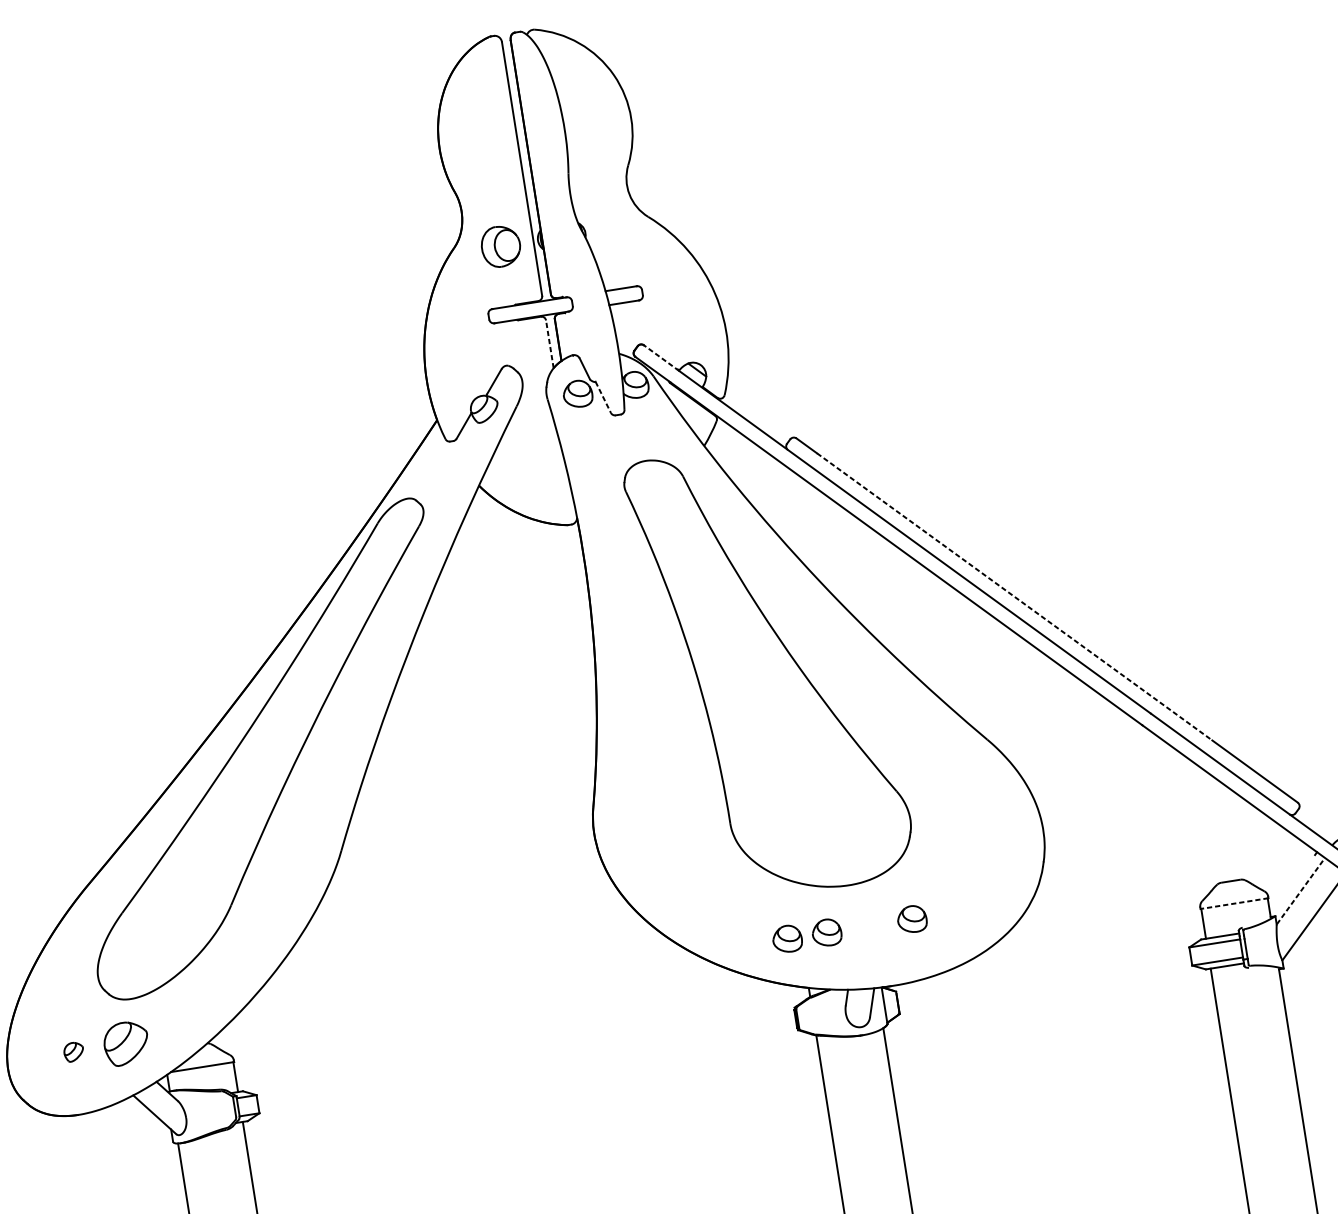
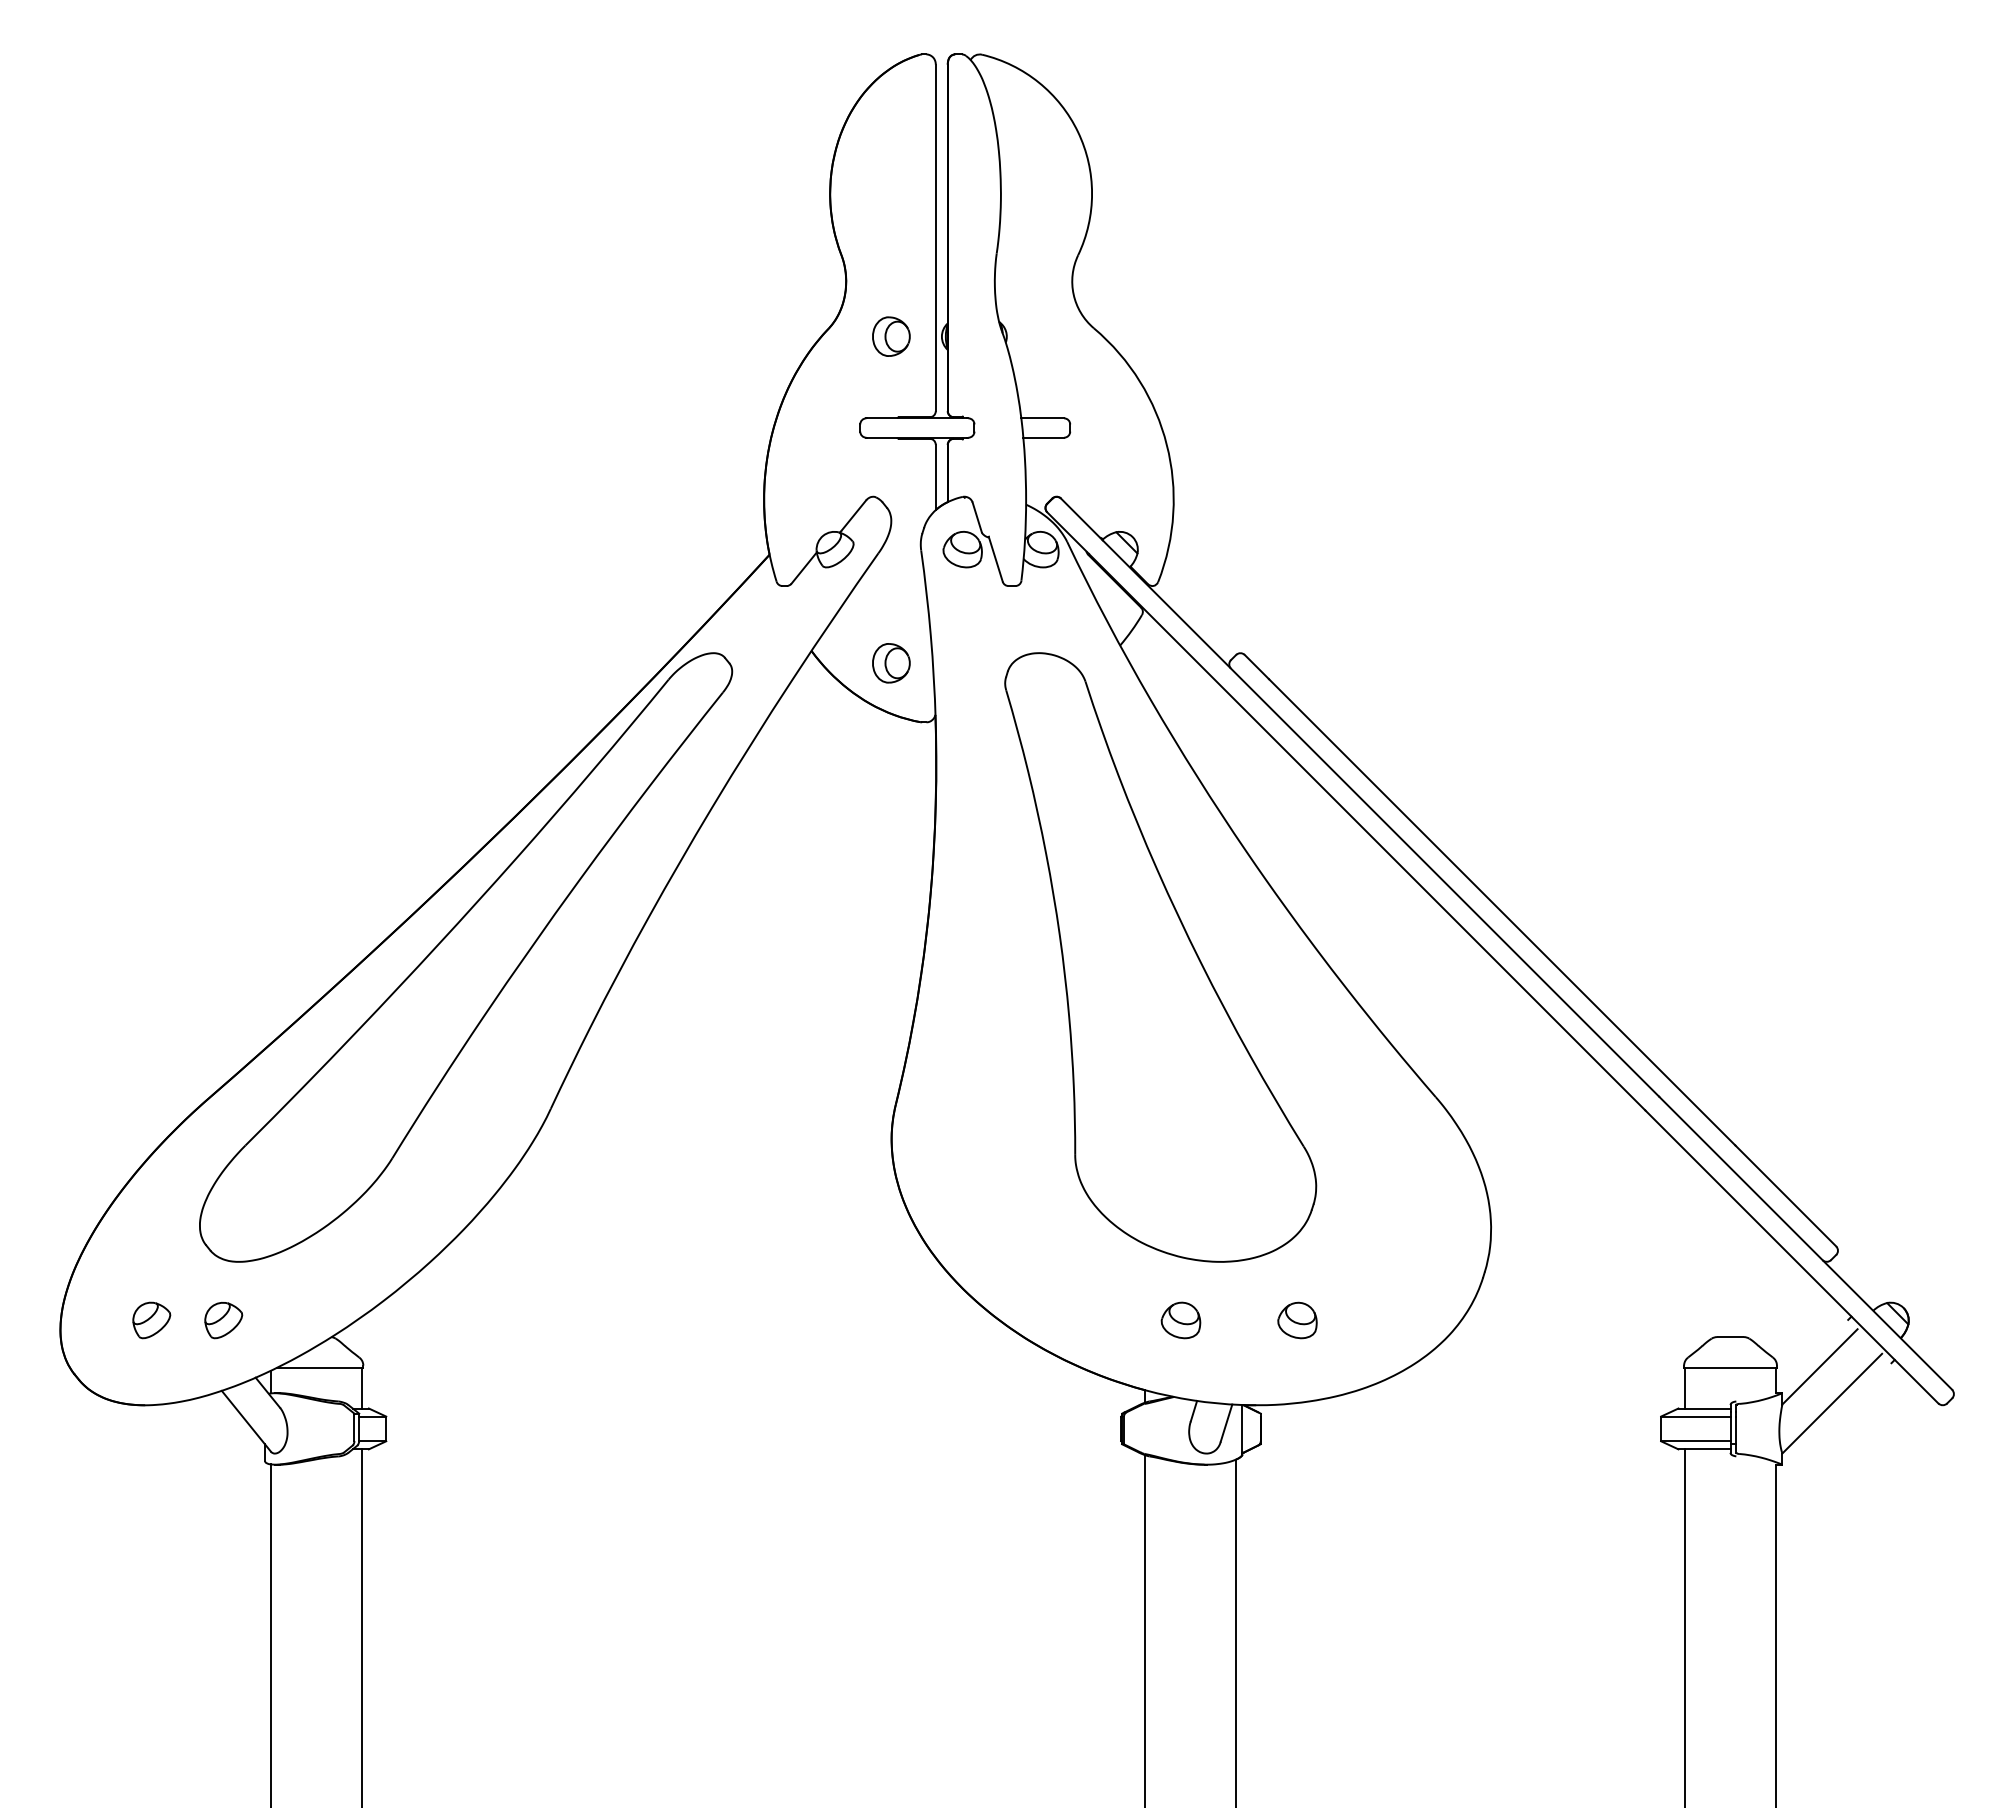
part: (501, 246) -> (891, 336), size x0.71
line: (549, 344) -> (935, 477), dashed -> solid
line: (661, 358) -> (1081, 519), dashed -> solid
line: (603, 397) -> (995, 559), dashed -> solid
part: (539, 485) -> (891, 663), added
line: (1014, 596) -> (1502, 912), dashed -> solid
line: (1299, 893) -> (1819, 1367), dashed -> solid
line: (1234, 903) -> (1730, 1367), dashed -> solid
part: (787, 939) -> (1126, 1320), removed
part: (126, 1043) -> (223, 1320), size x0.62
part: (73, 1052) -> (151, 1320), size x1.43

